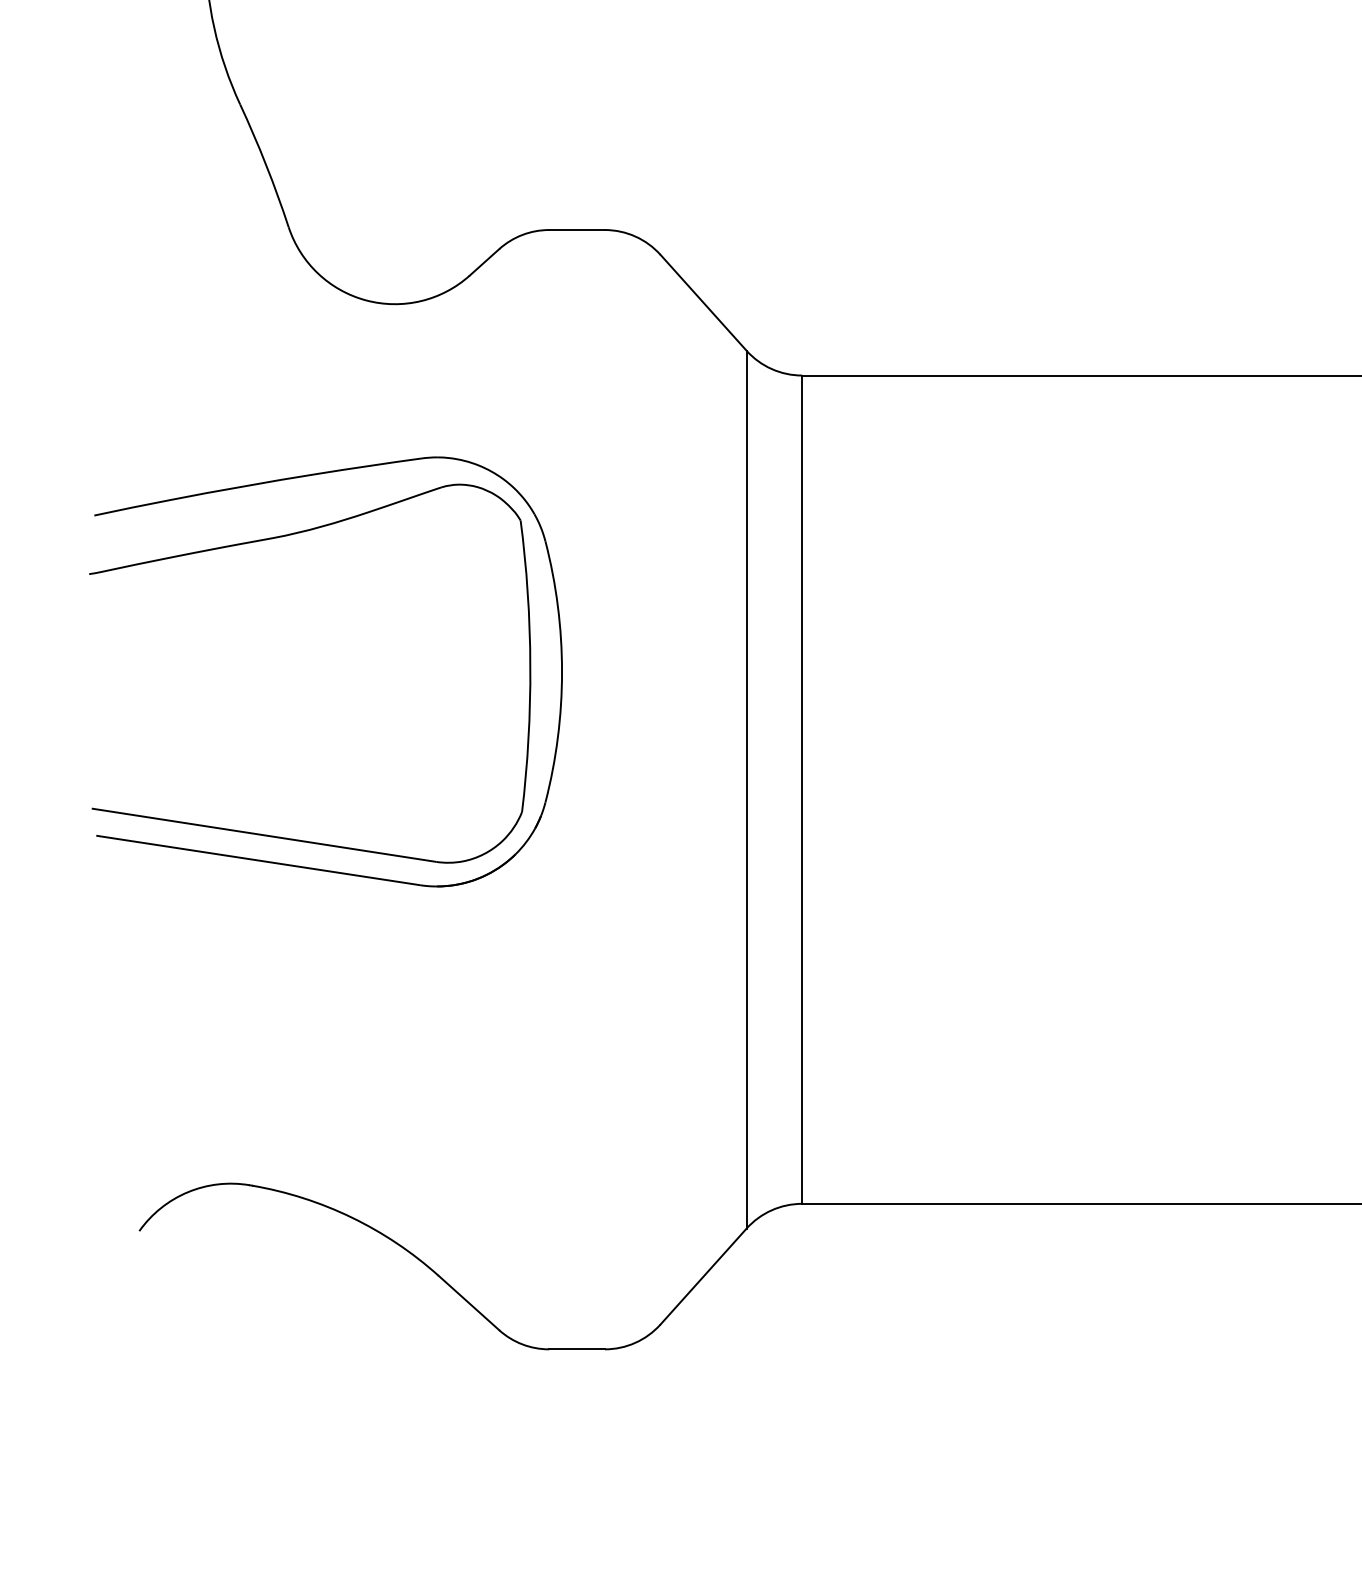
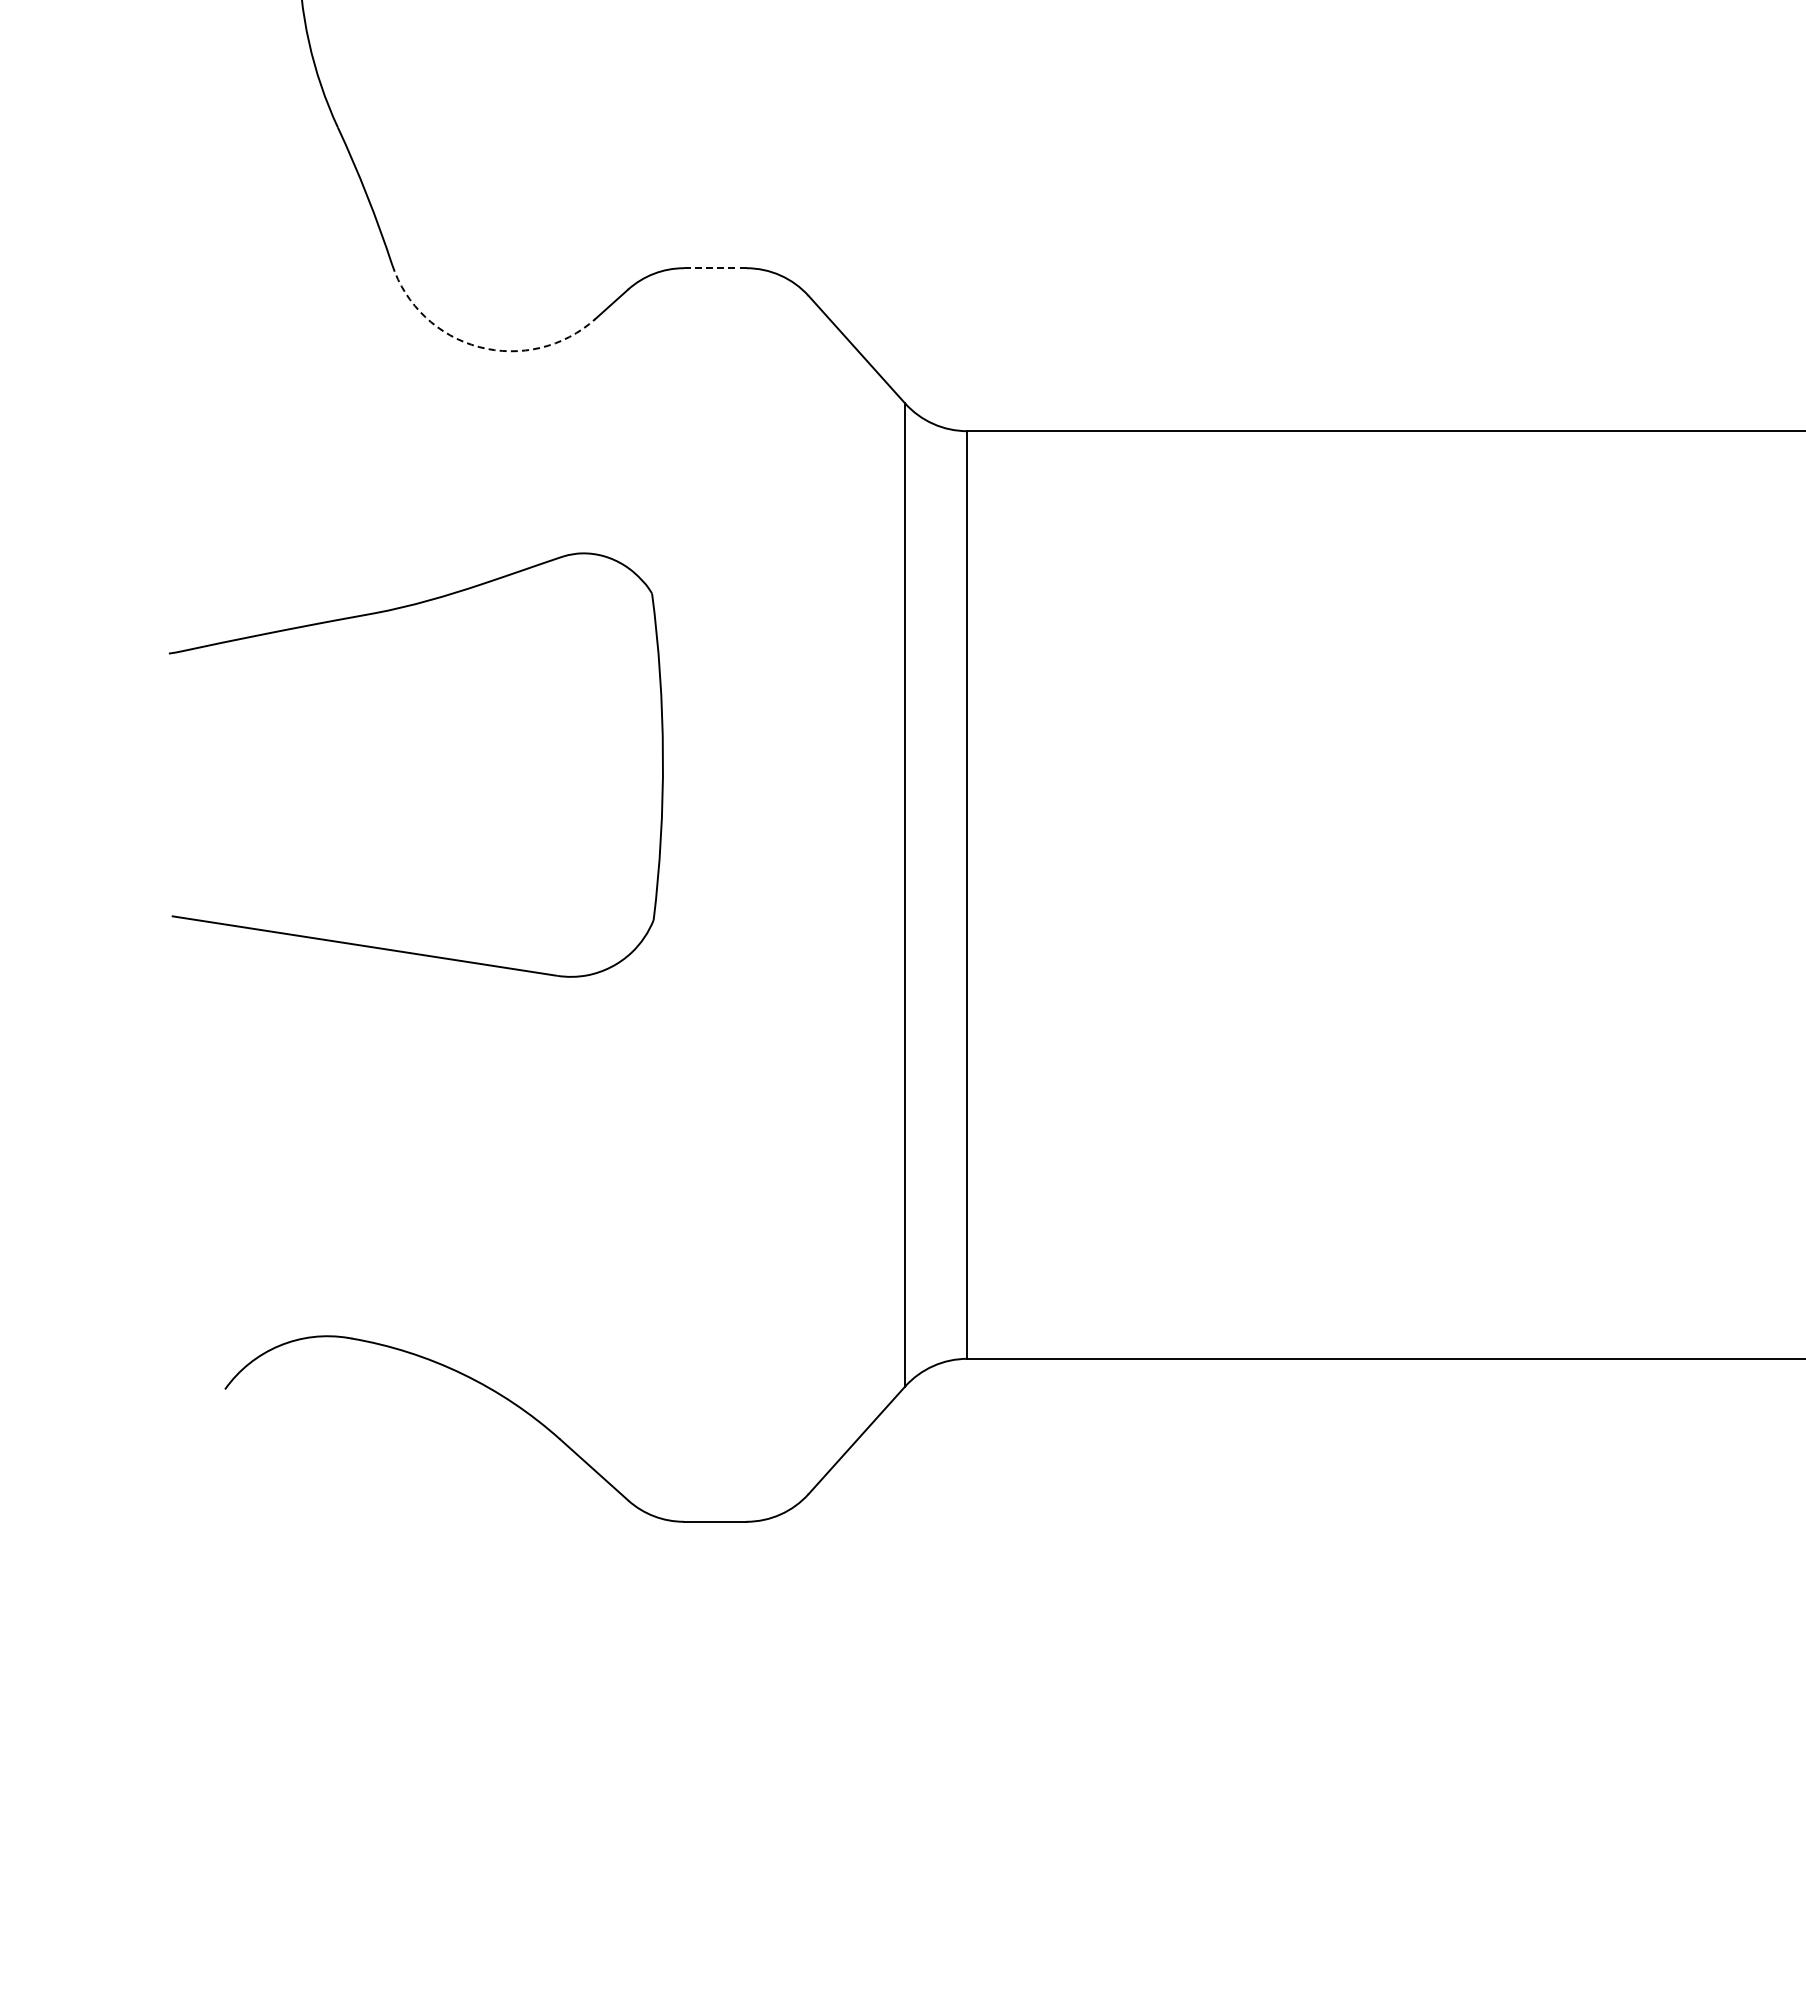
line: (576, 230) -> (714, 268), solid -> dashed
arc: (366, 300) -> (479, 347), solid -> dashed
part: (302, 866) -> (407, 980), removed

